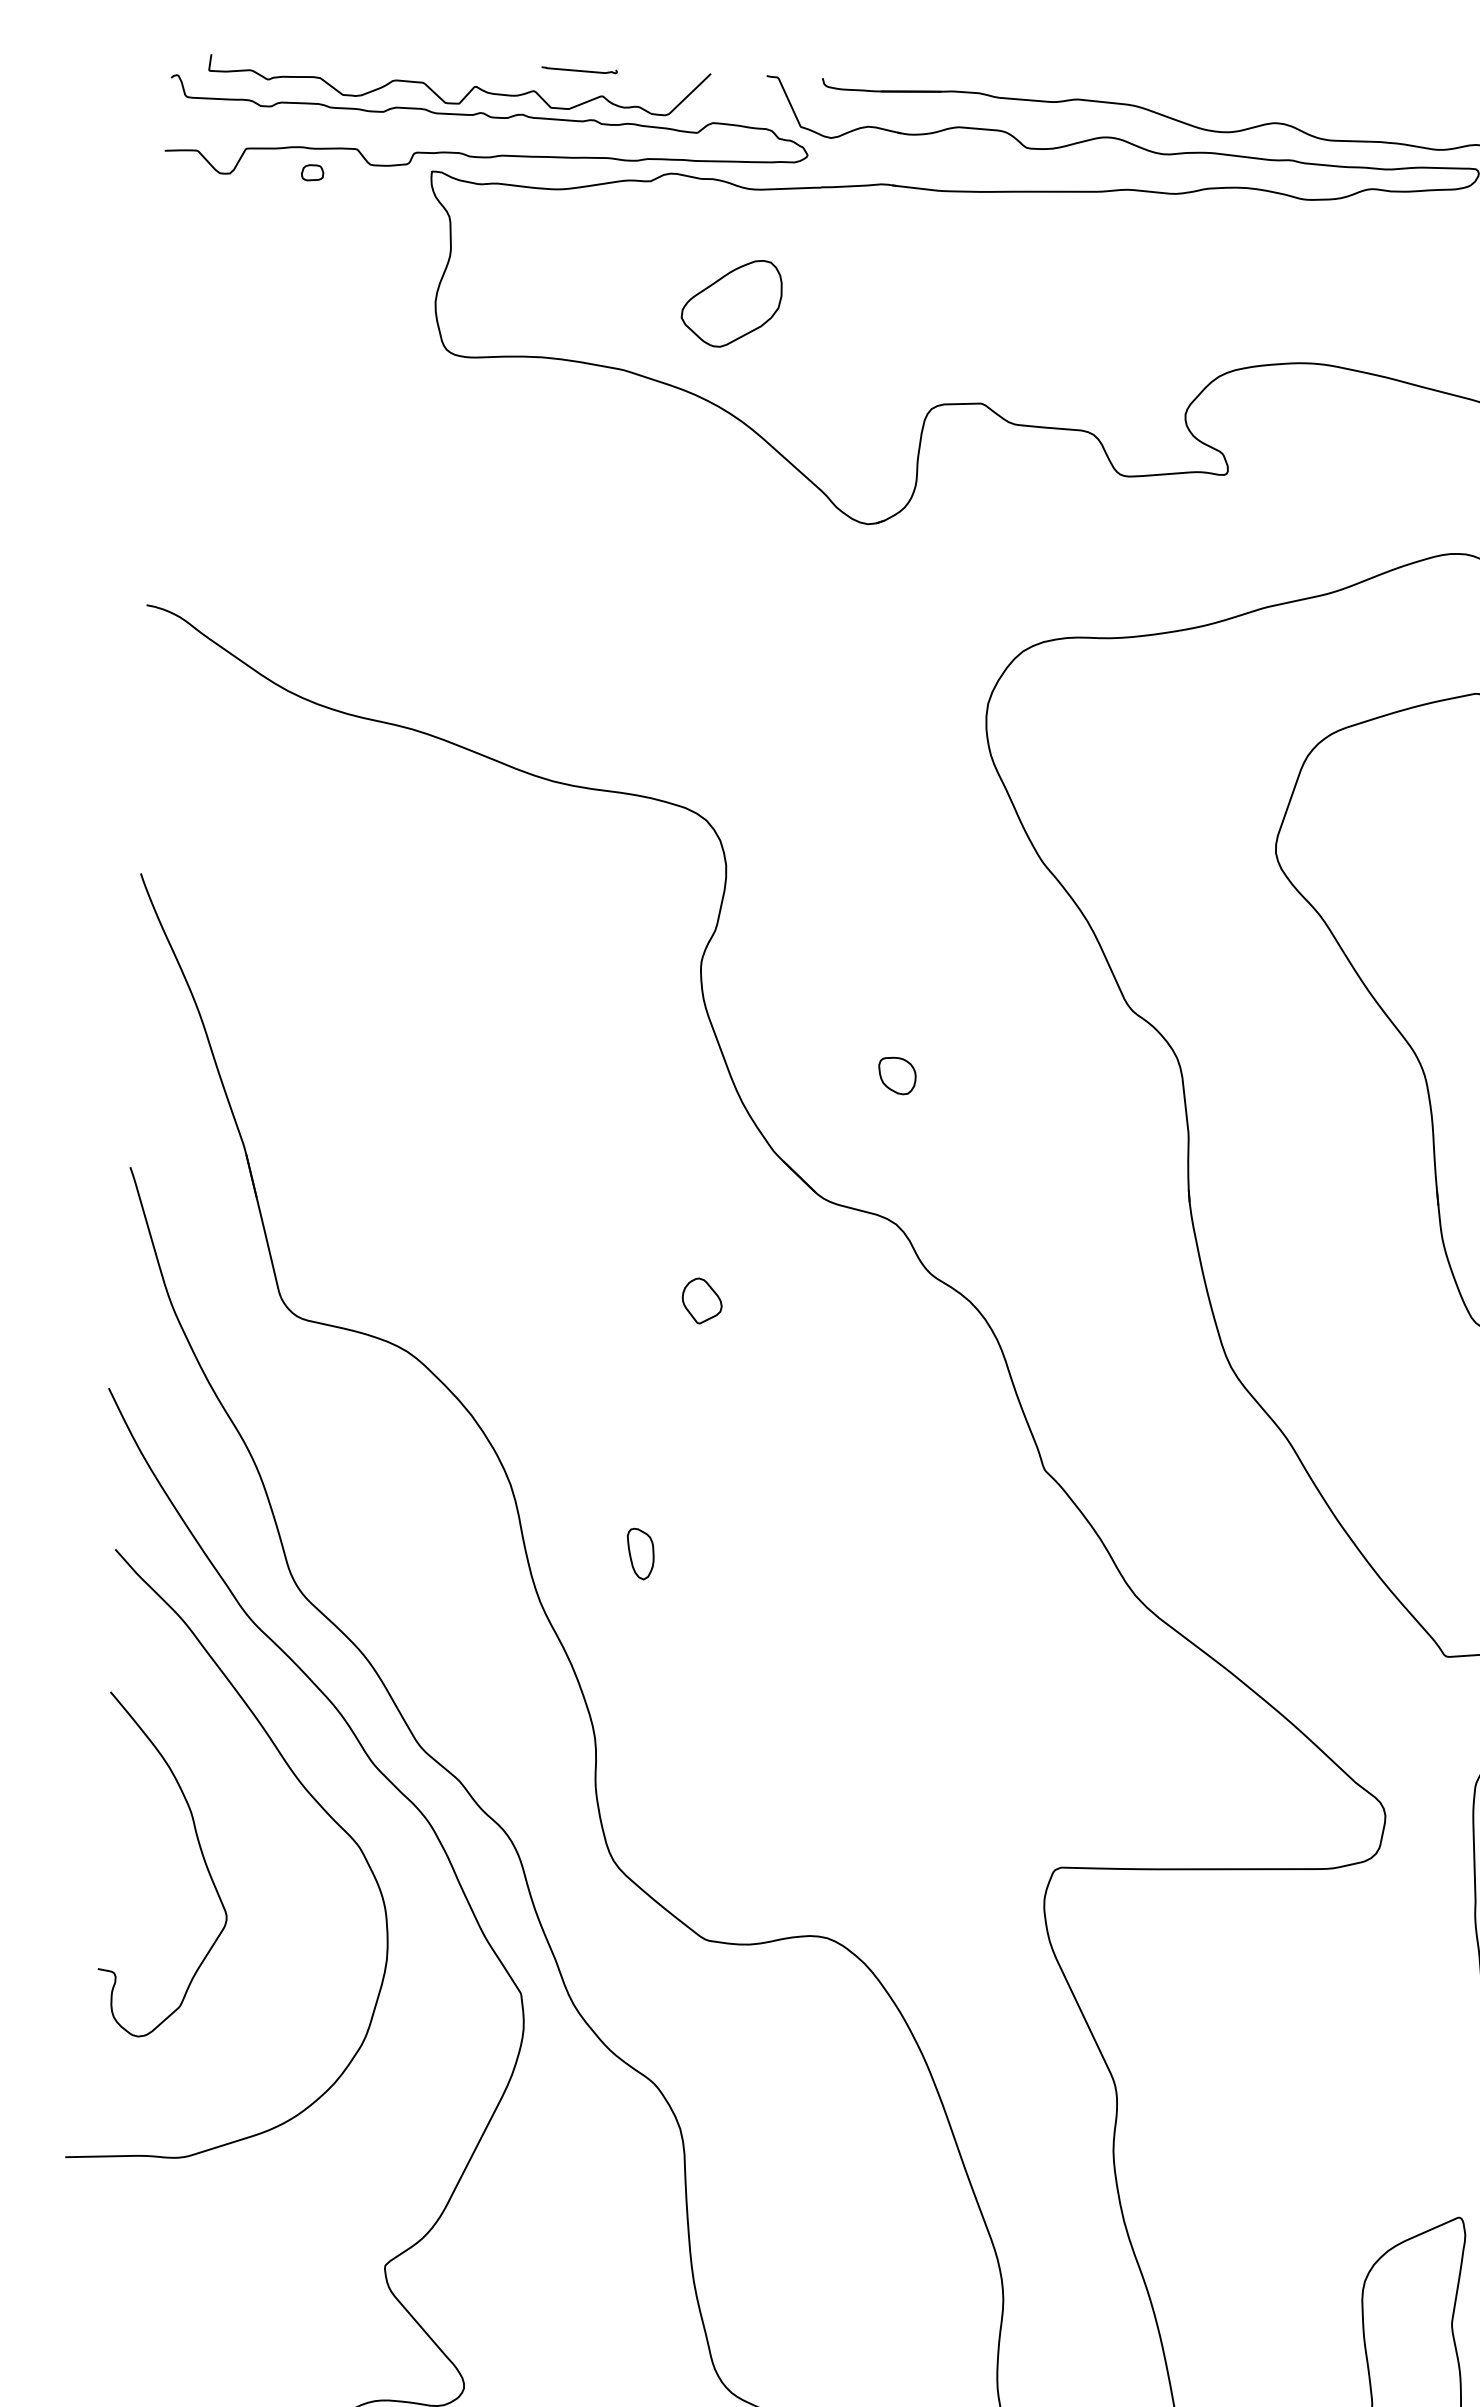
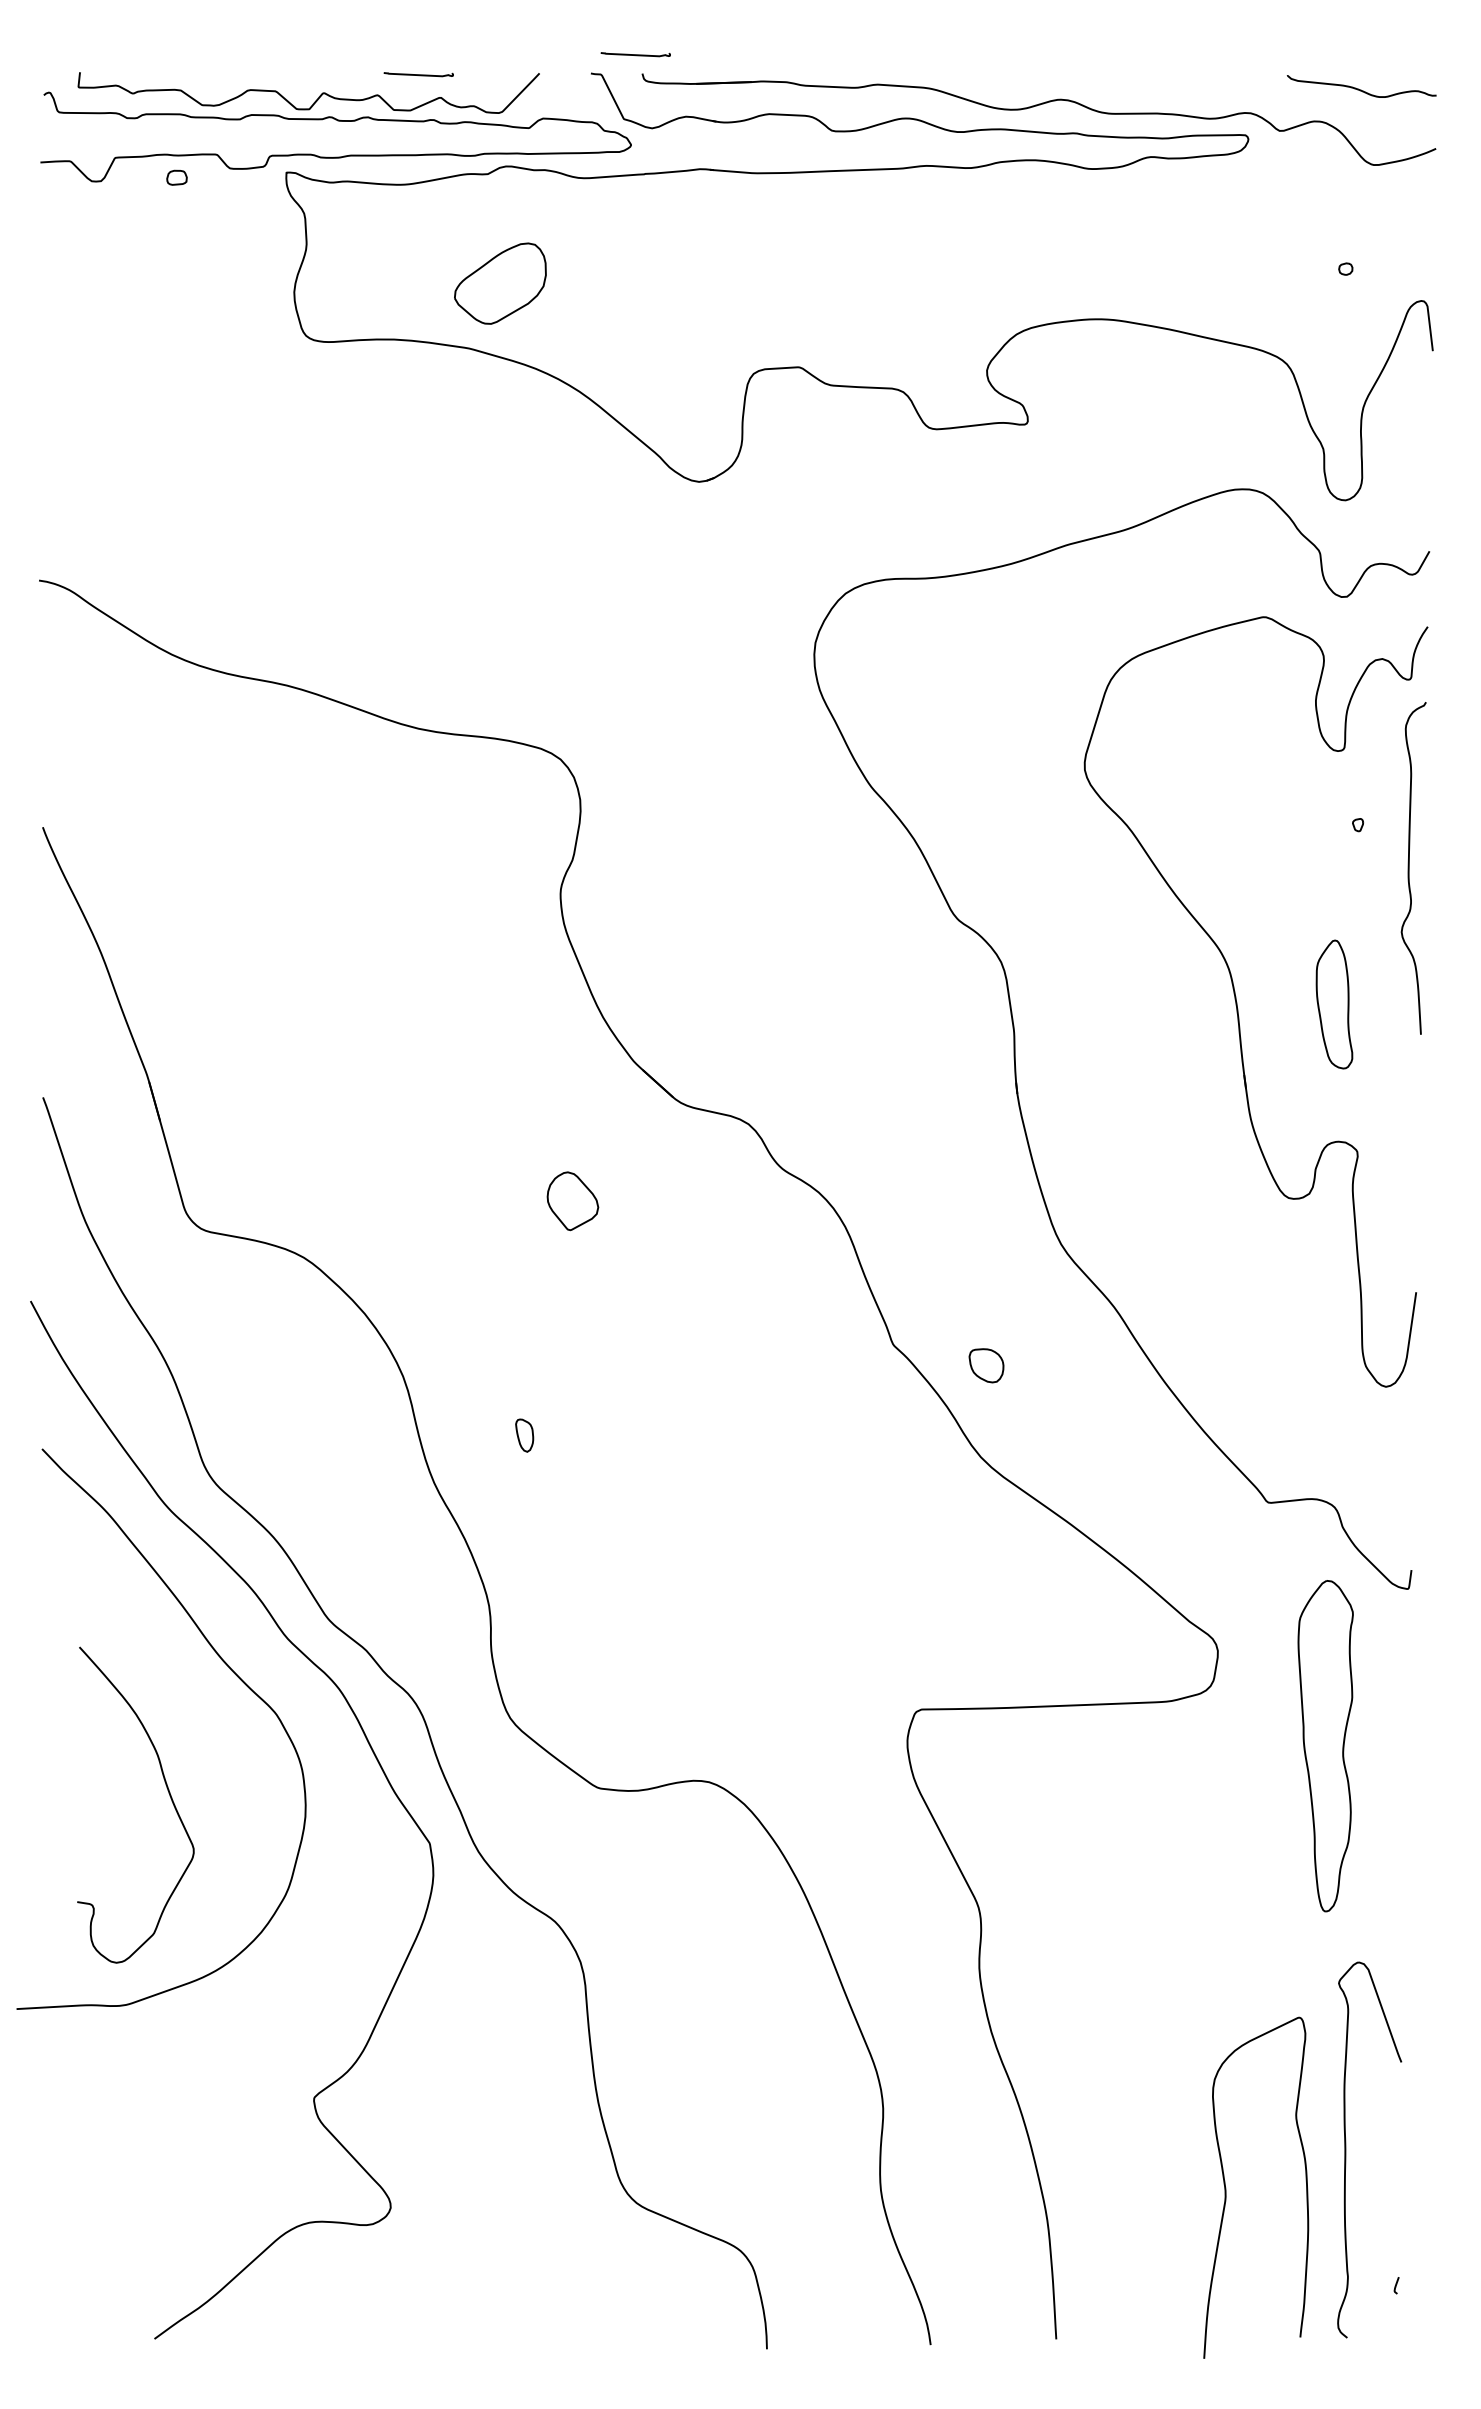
curve: (815, 57) -> (635, 54), added
part: (731, 303) -> (500, 283), moved
part: (897, 1075) -> (986, 1365), moved
part: (701, 1300) -> (572, 1200), size x1.4
part: (640, 1553) -> (524, 1435), size x0.7
curve: (201, 1854) -> (168, 1793), moved

